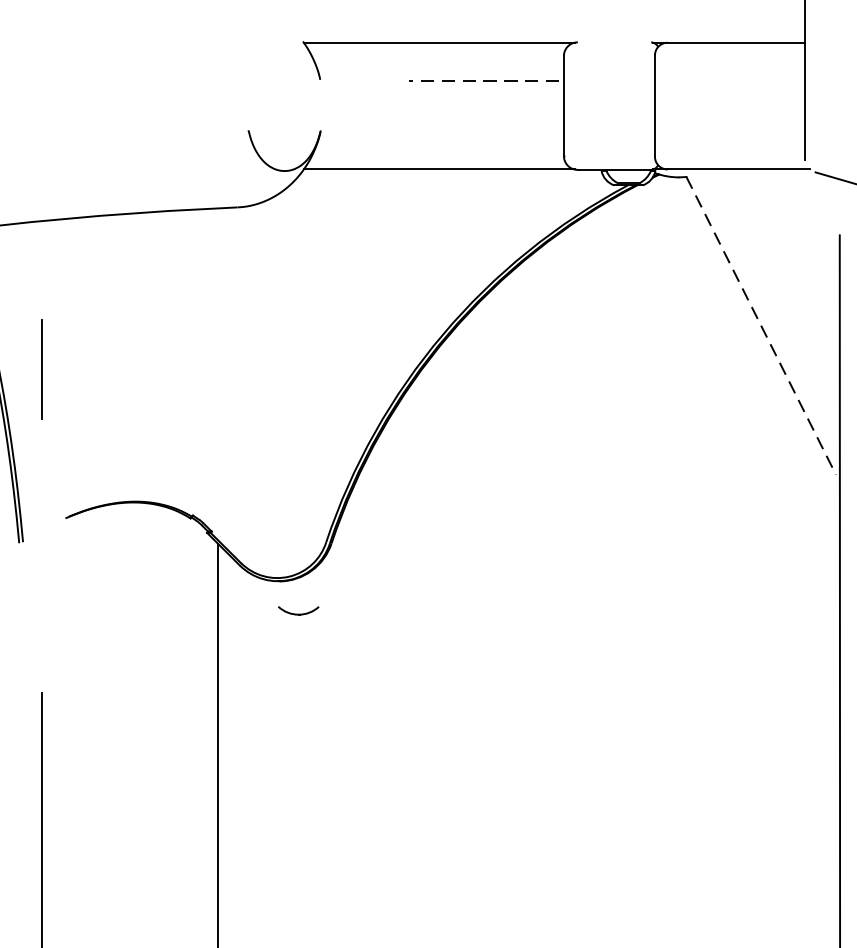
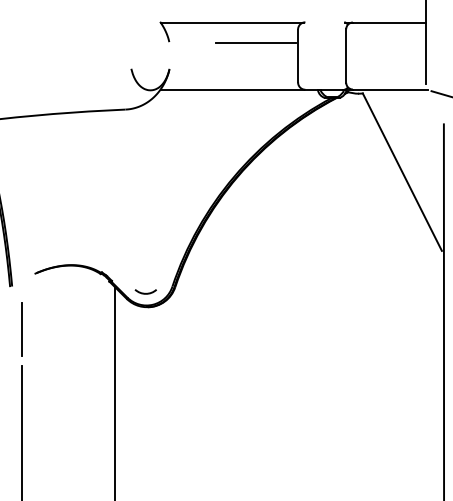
line: (483, 80) -> (255, 42), dashed -> solid
line: (761, 326) -> (402, 172), dashed -> solid
line: (40, 369) -> (21, 329), moved
part: (297, 610) -> (145, 291), moved

